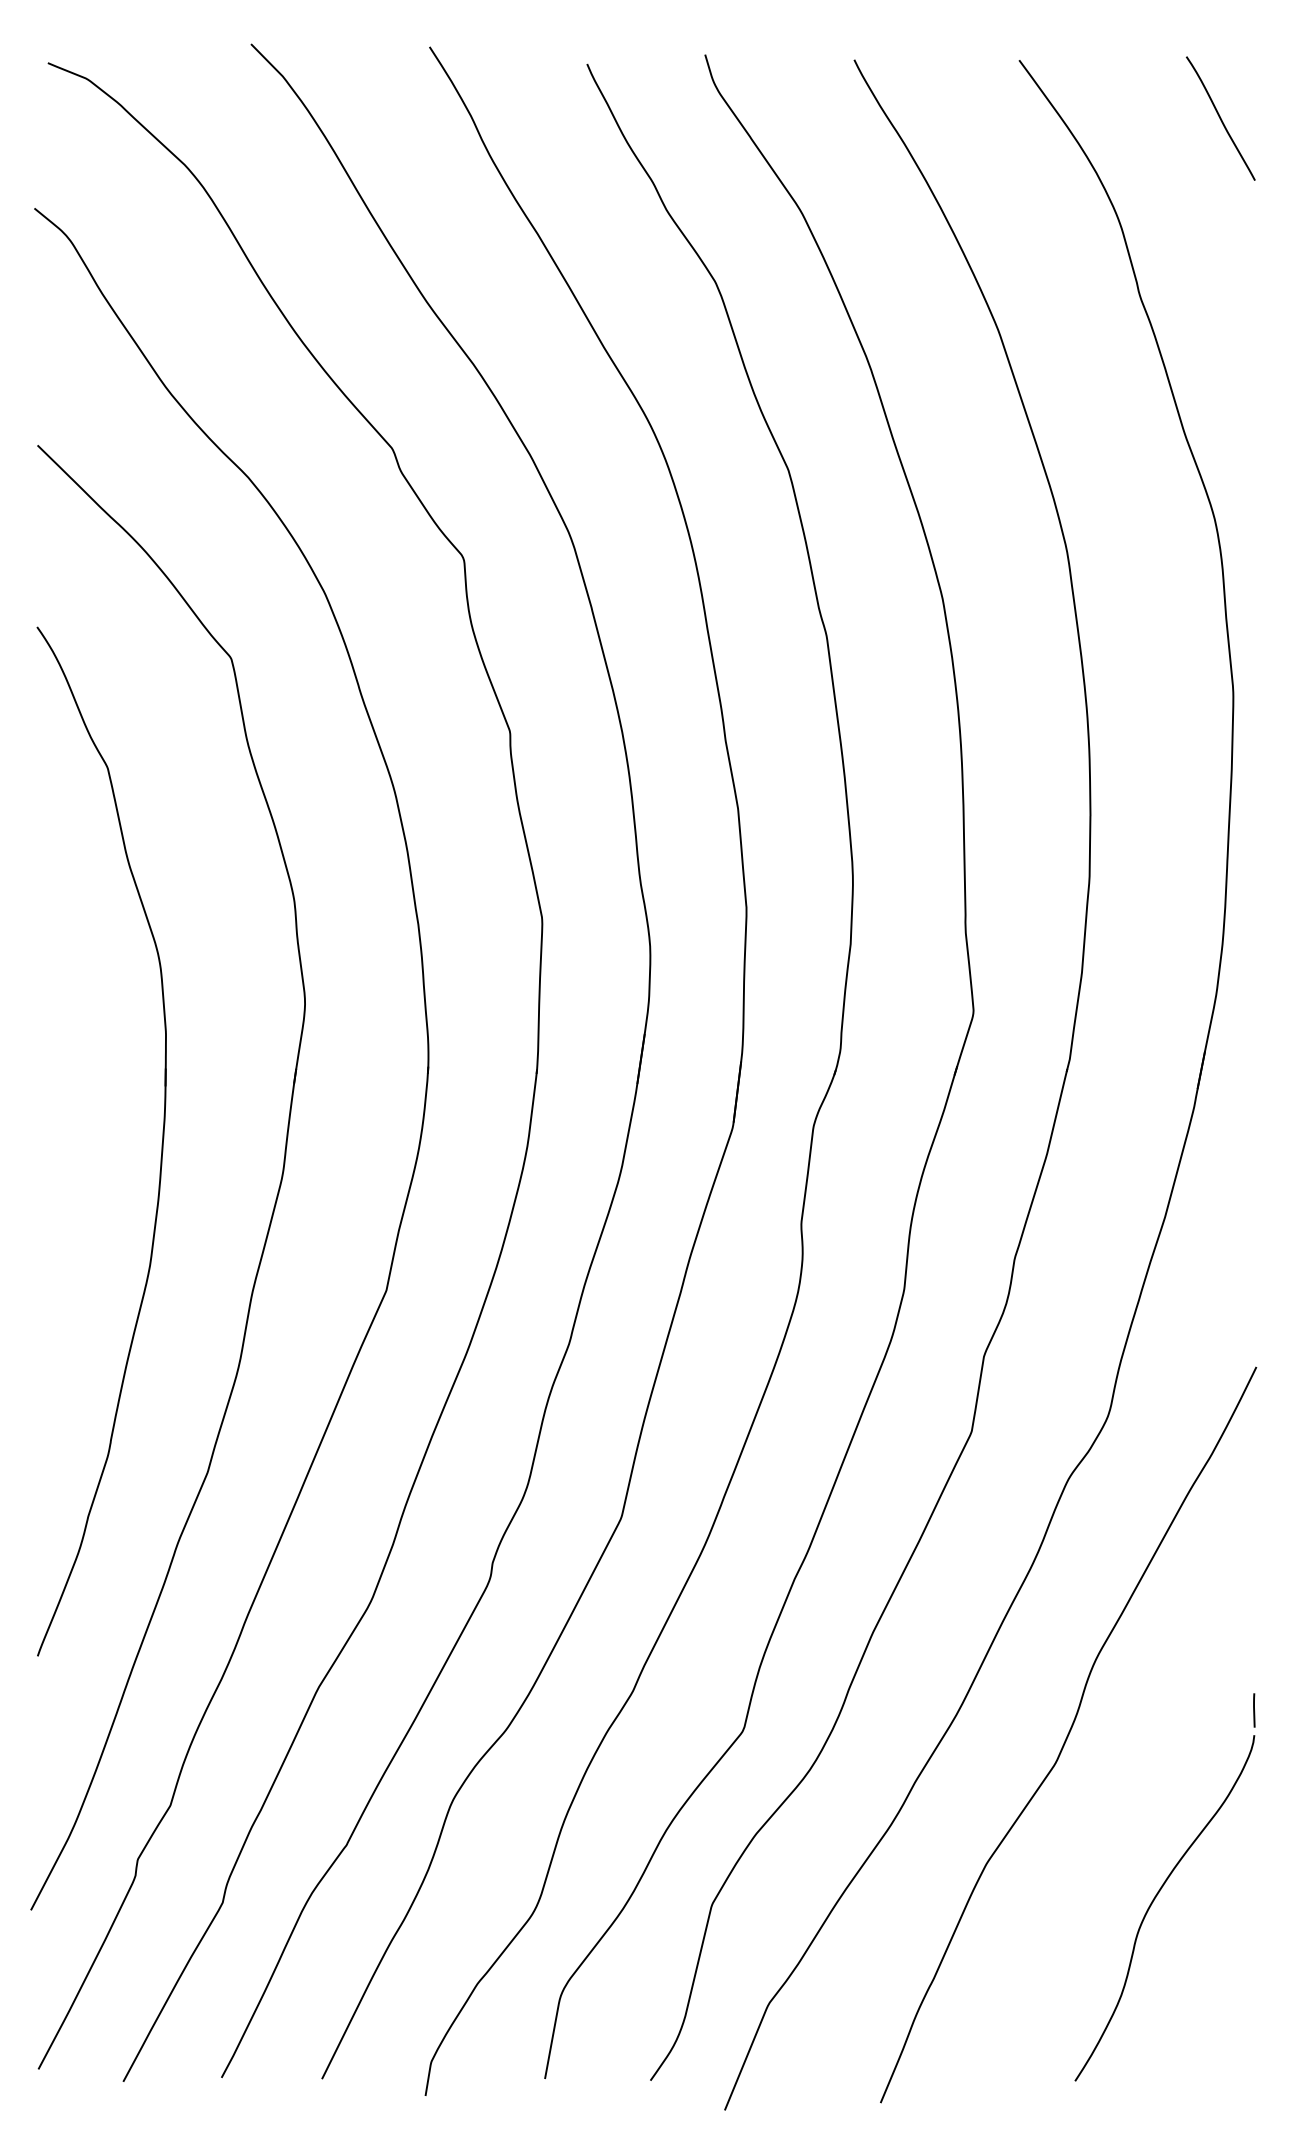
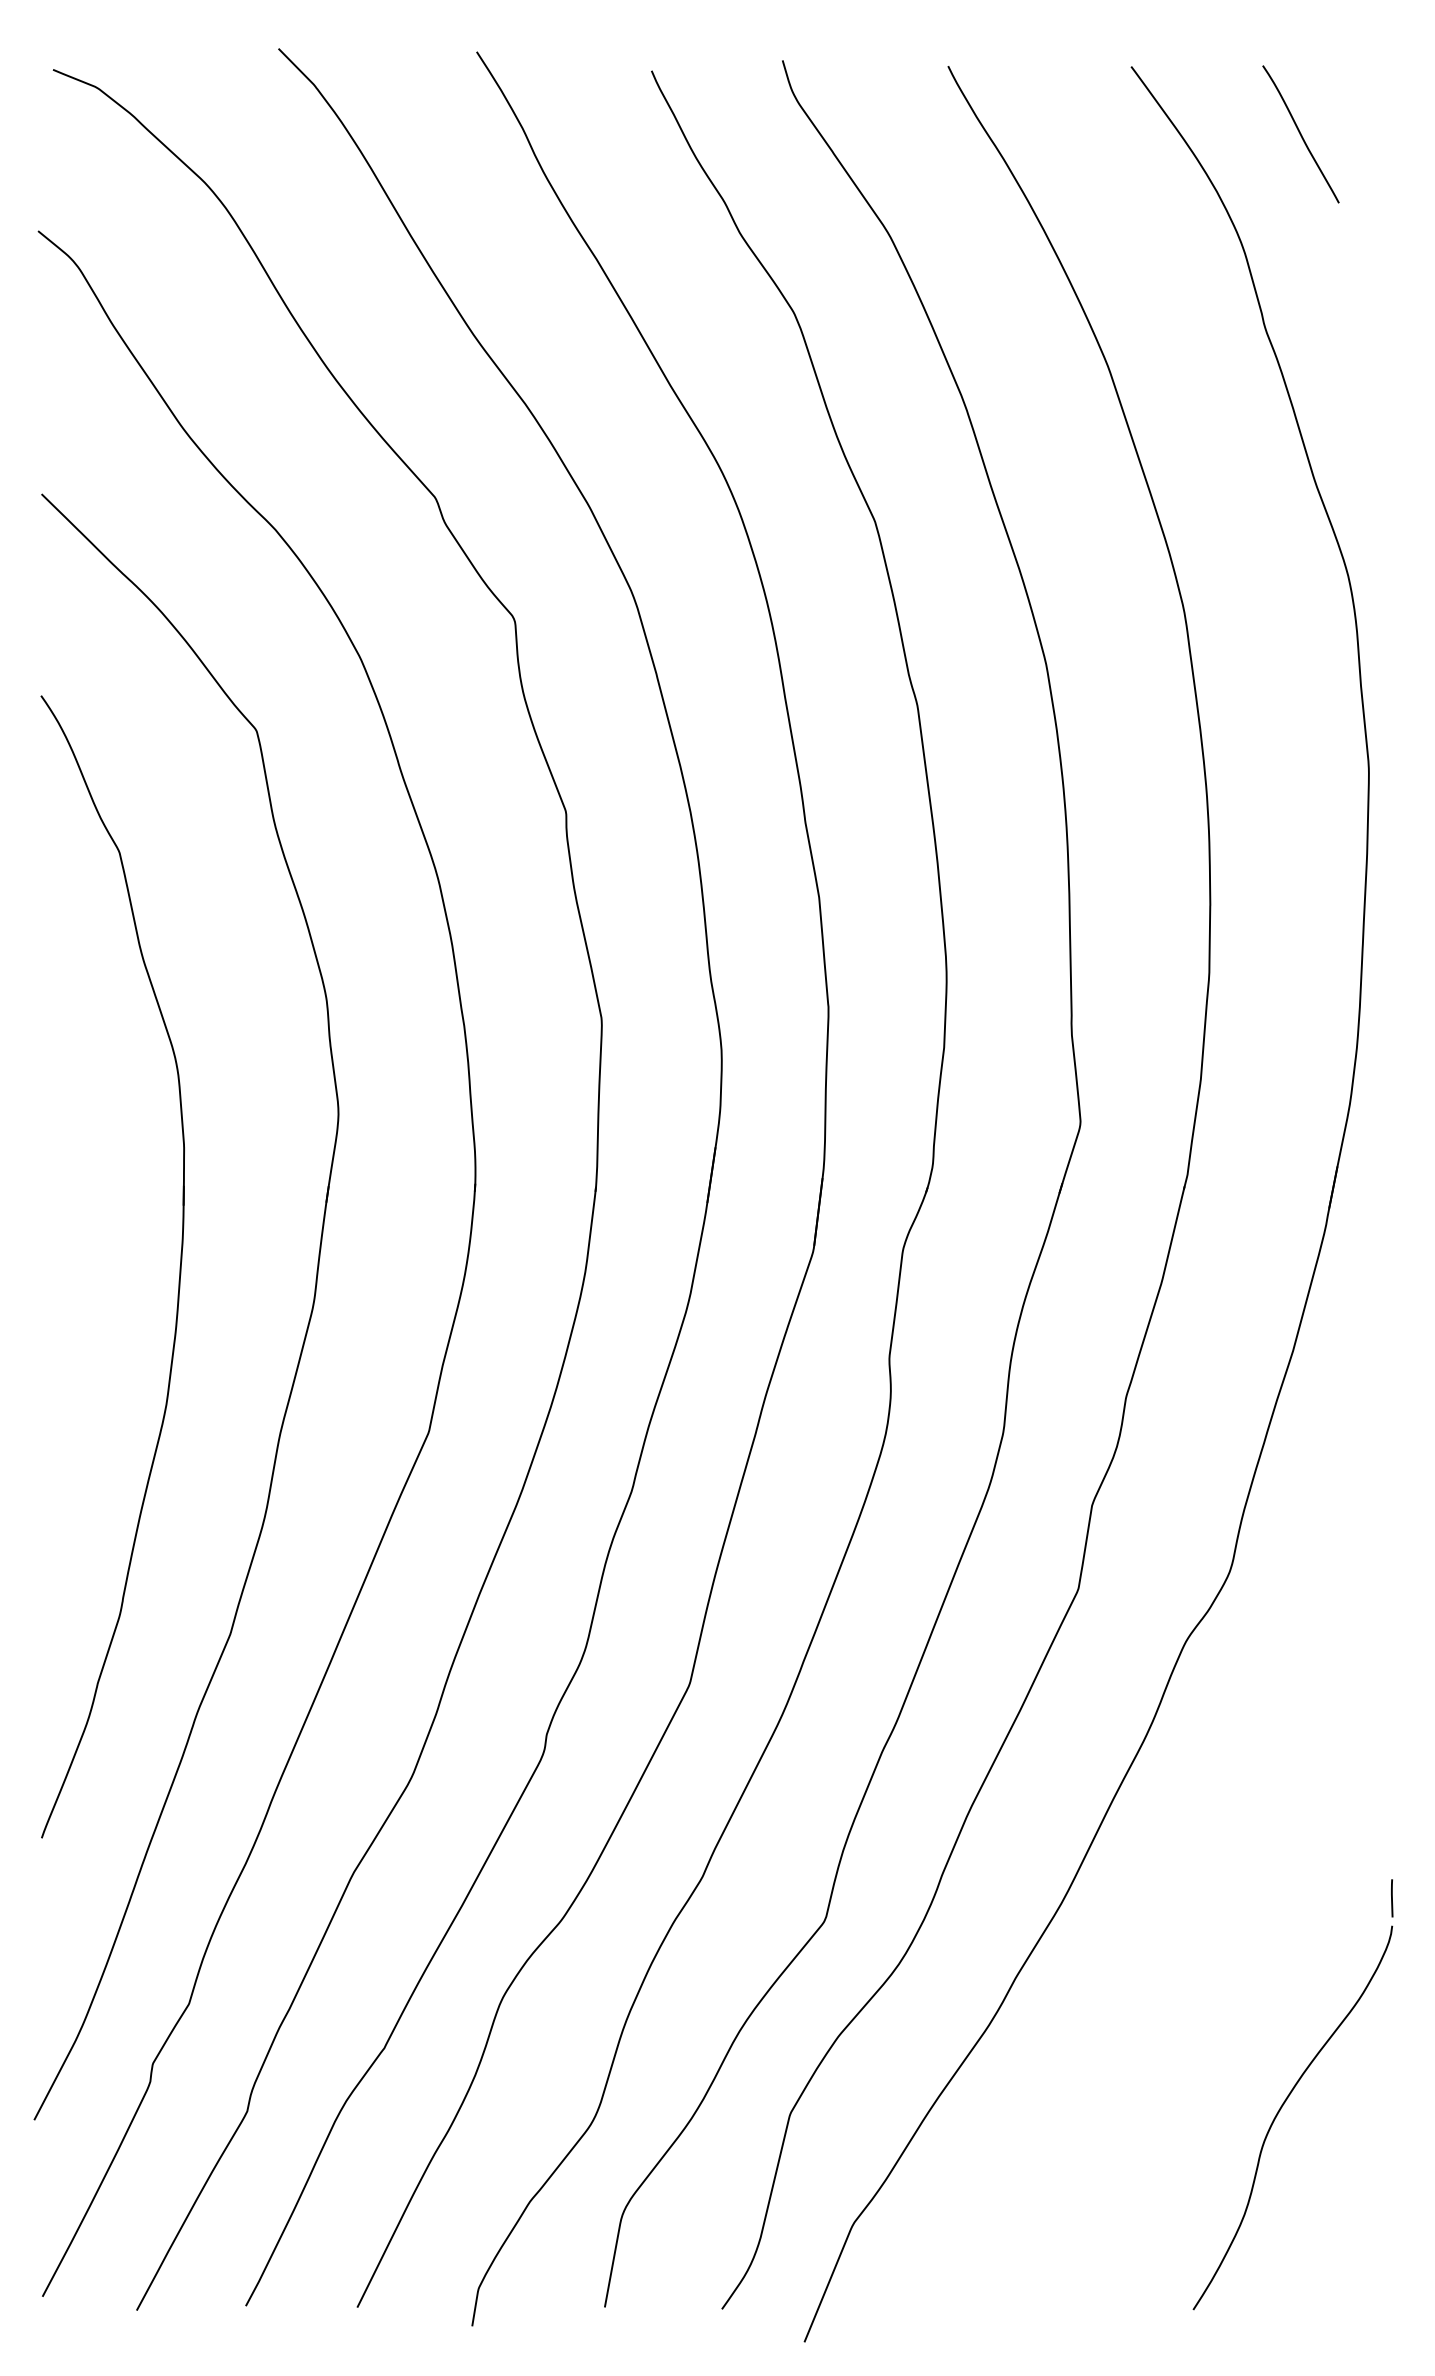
curve: (1220, 118) -> (1300, 134), moved
curve: (1068, 1734) -> (1185, 1925), removed

